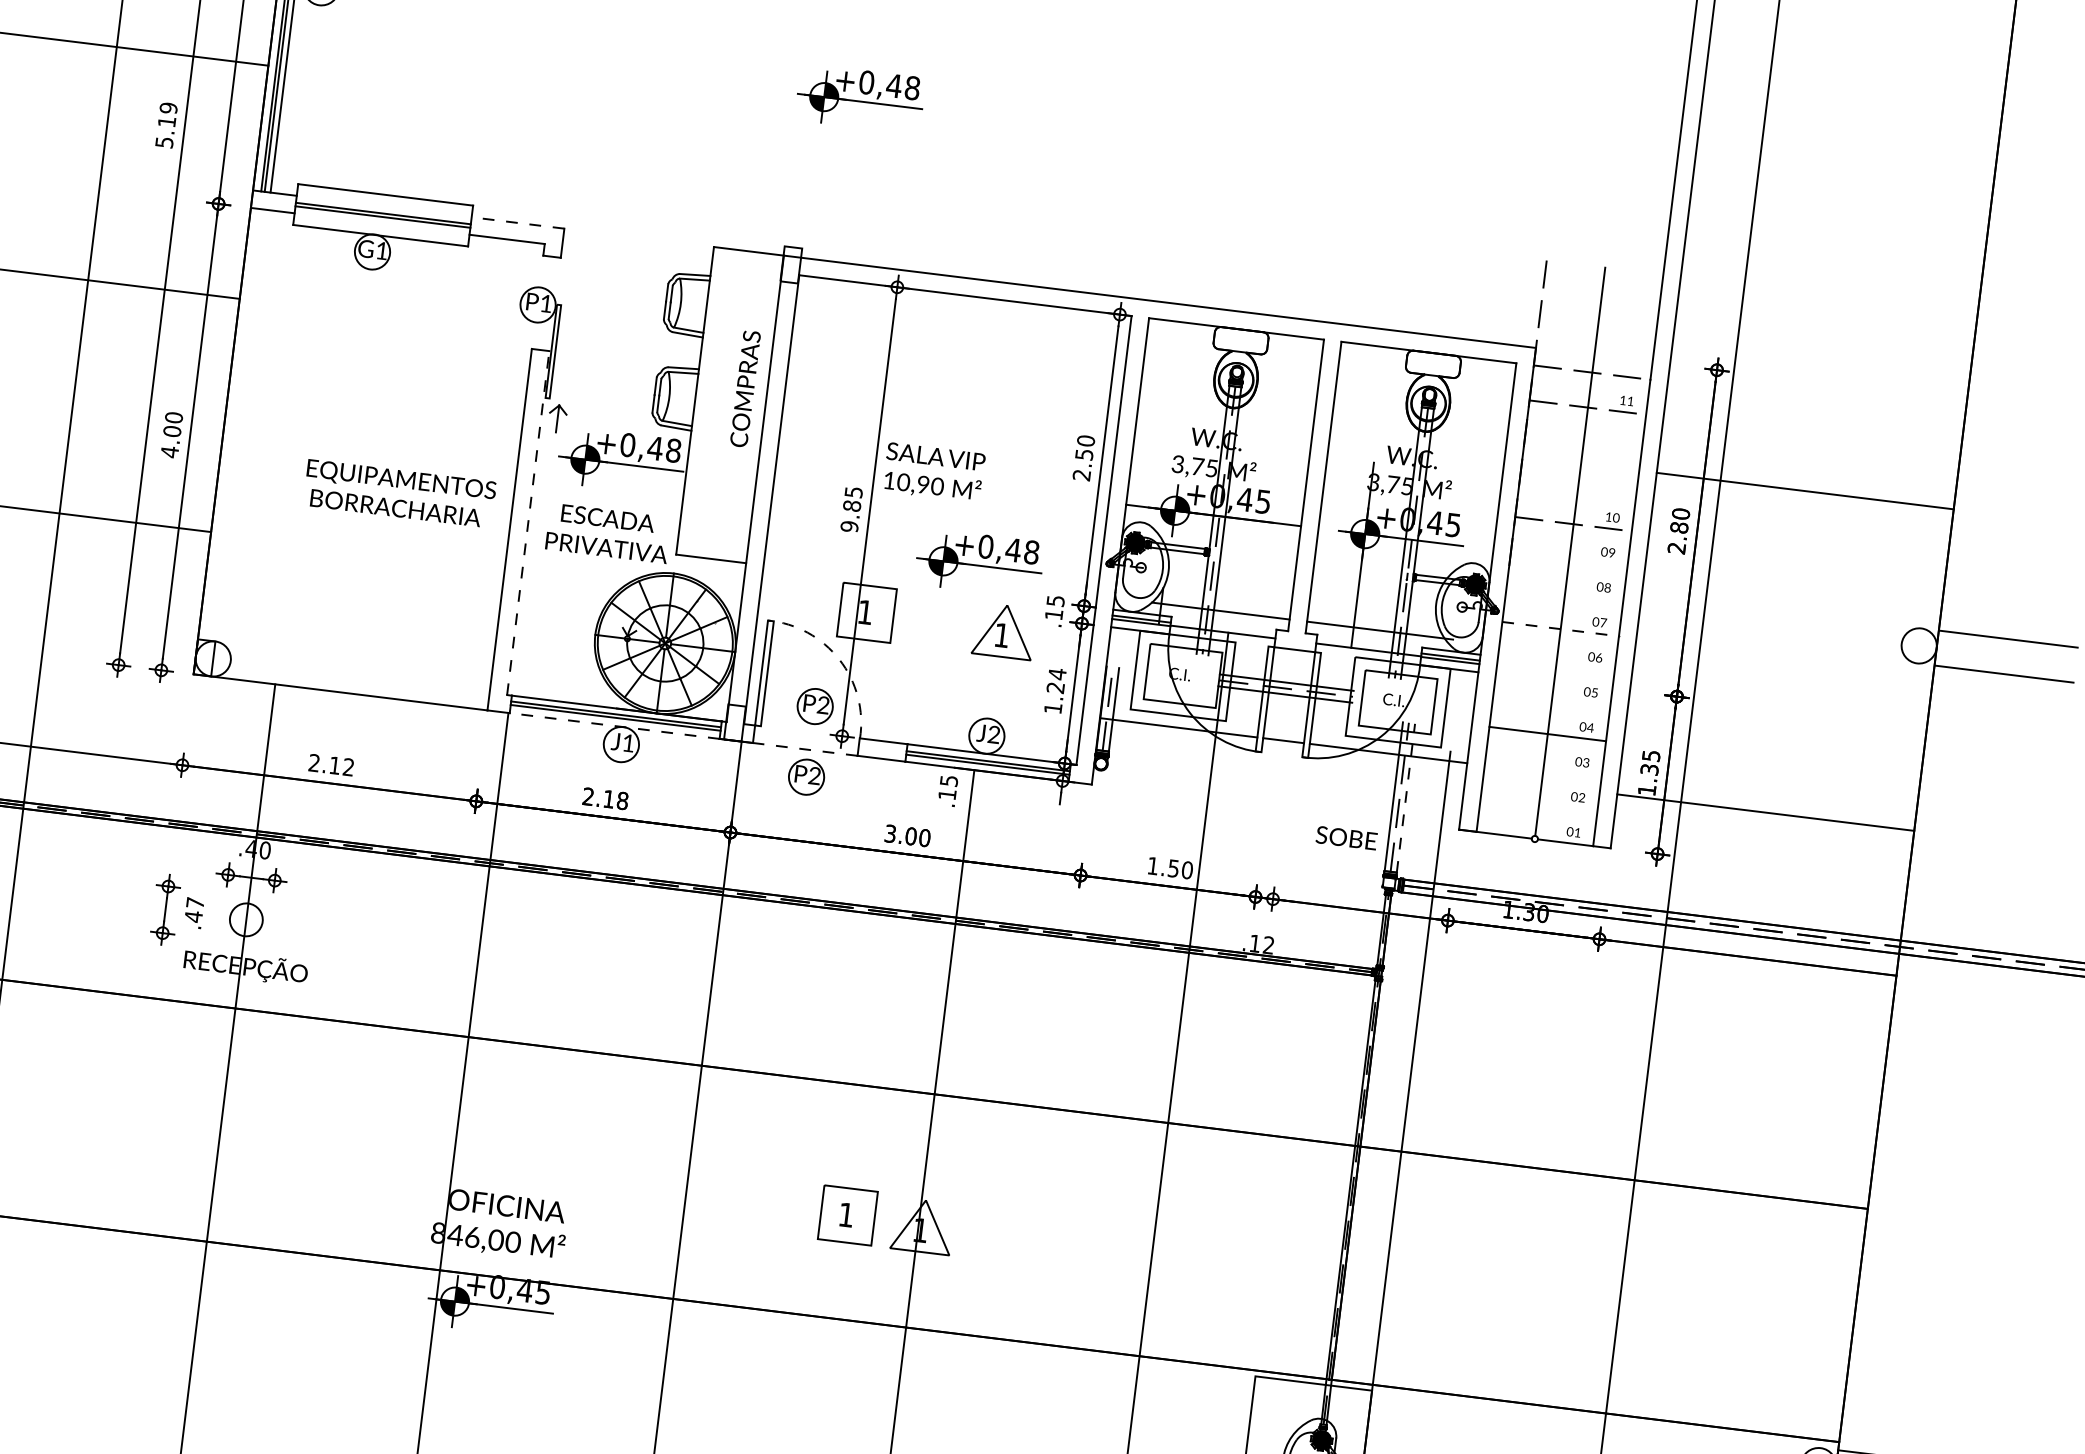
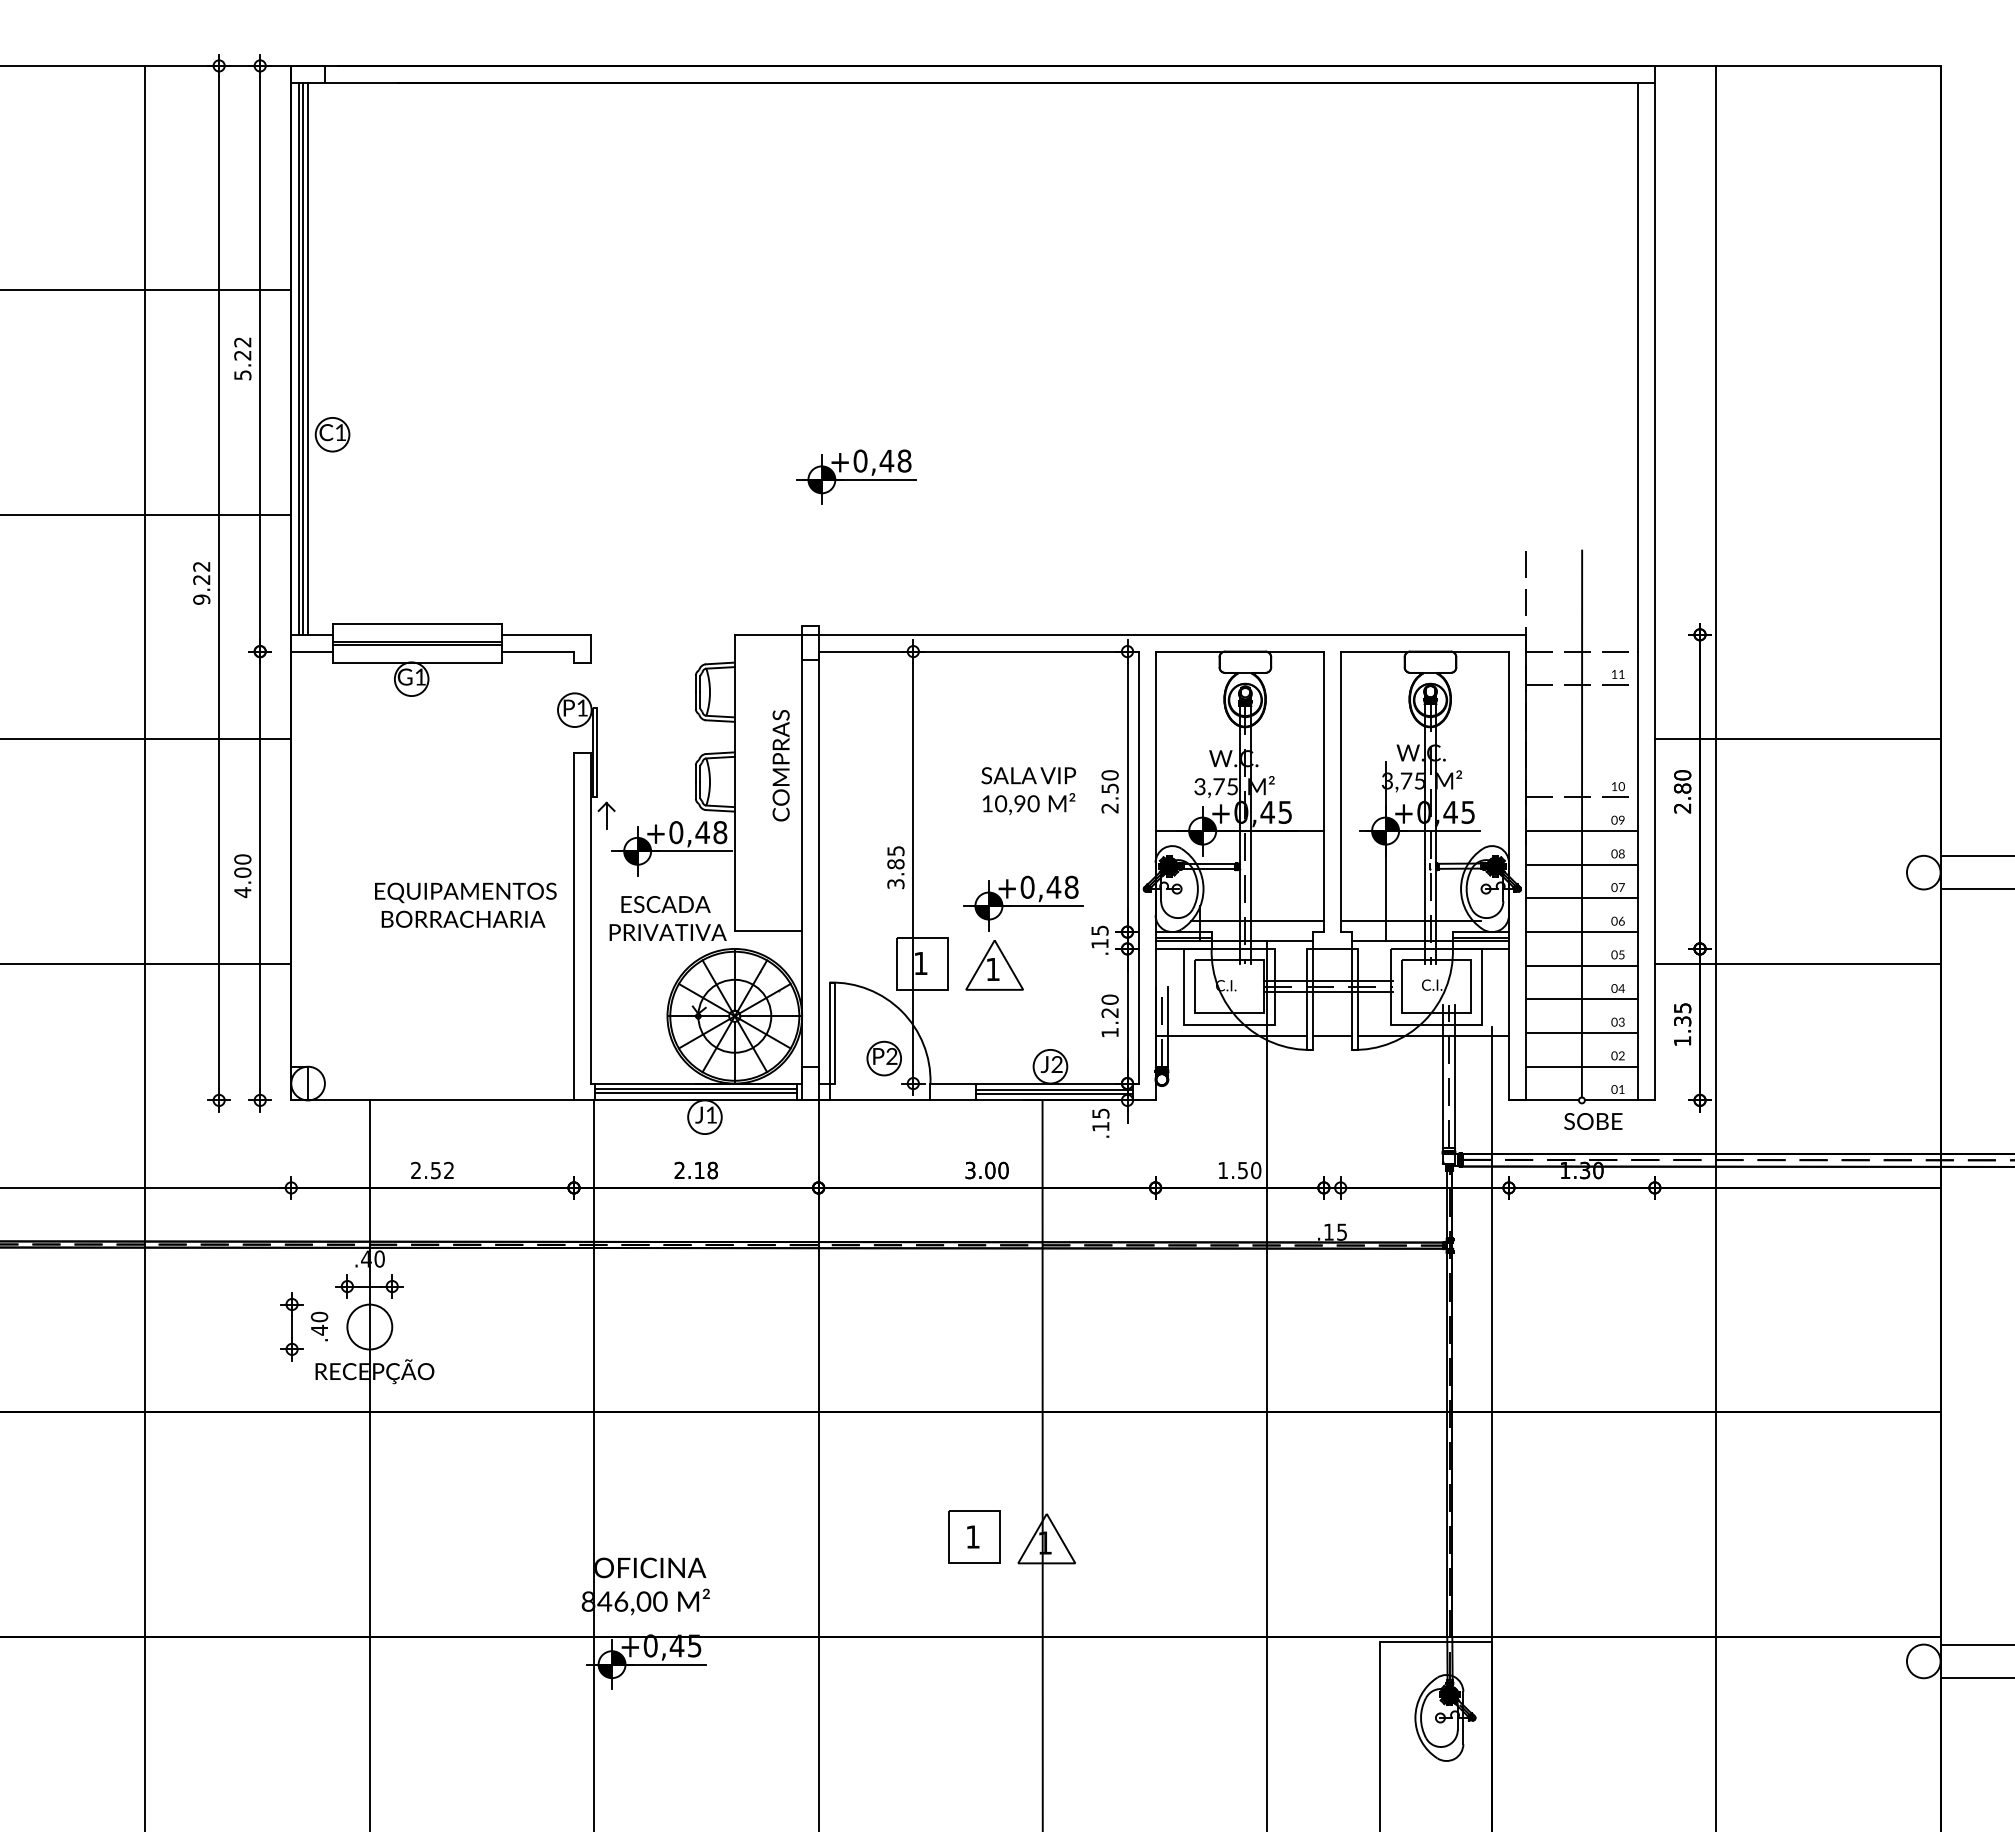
text: (166, 124) -> (201, 582), 5.19 -> 9.22
line: (518, 222) -> (546, 634), dashed -> solid
text: (933, 473) -> (1028, 791), moved
line: (527, 522) -> (590, 917), dashed -> solid
text: (849, 527) -> (895, 884), 9.85 -> 3.85
line: (1568, 559) -> (1581, 831), added
line: (1564, 593) -> (1581, 864), added
line: (1561, 629) -> (1582, 898), dashed -> solid
part: (1004, 631) -> (994, 965), moved
arc: (839, 659) -> (901, 1011), dashed -> solid
line: (1555, 664) -> (1581, 932), added
text: (1056, 673) -> (1109, 999), 1.24 -> 1.20
line: (1551, 698) -> (1581, 965), added
line: (614, 726) -> (696, 1100), dashed -> solid
line: (804, 749) -> (879, 1100), dashed -> solid
text: (334, 765) -> (435, 1170), 2.12 -> 2.52
line: (1542, 769) -> (1581, 1033), added
part: (805, 776) -> (883, 1126), removed
text: (947, 790) -> (1100, 1122), moved
line: (1405, 797) -> (1454, 1076), dashed -> solid
line: (1538, 803) -> (1581, 1066), added
line: (1765, 812) -> (1797, 963), moved
text: (1346, 838) -> (1593, 1121), moved
text: (195, 902) -> (319, 1316), .47 -> .40
circle: (246, 919) -> (369, 1326), size x1.43
text: (1268, 944) -> (1341, 1231), .12 -> .15

